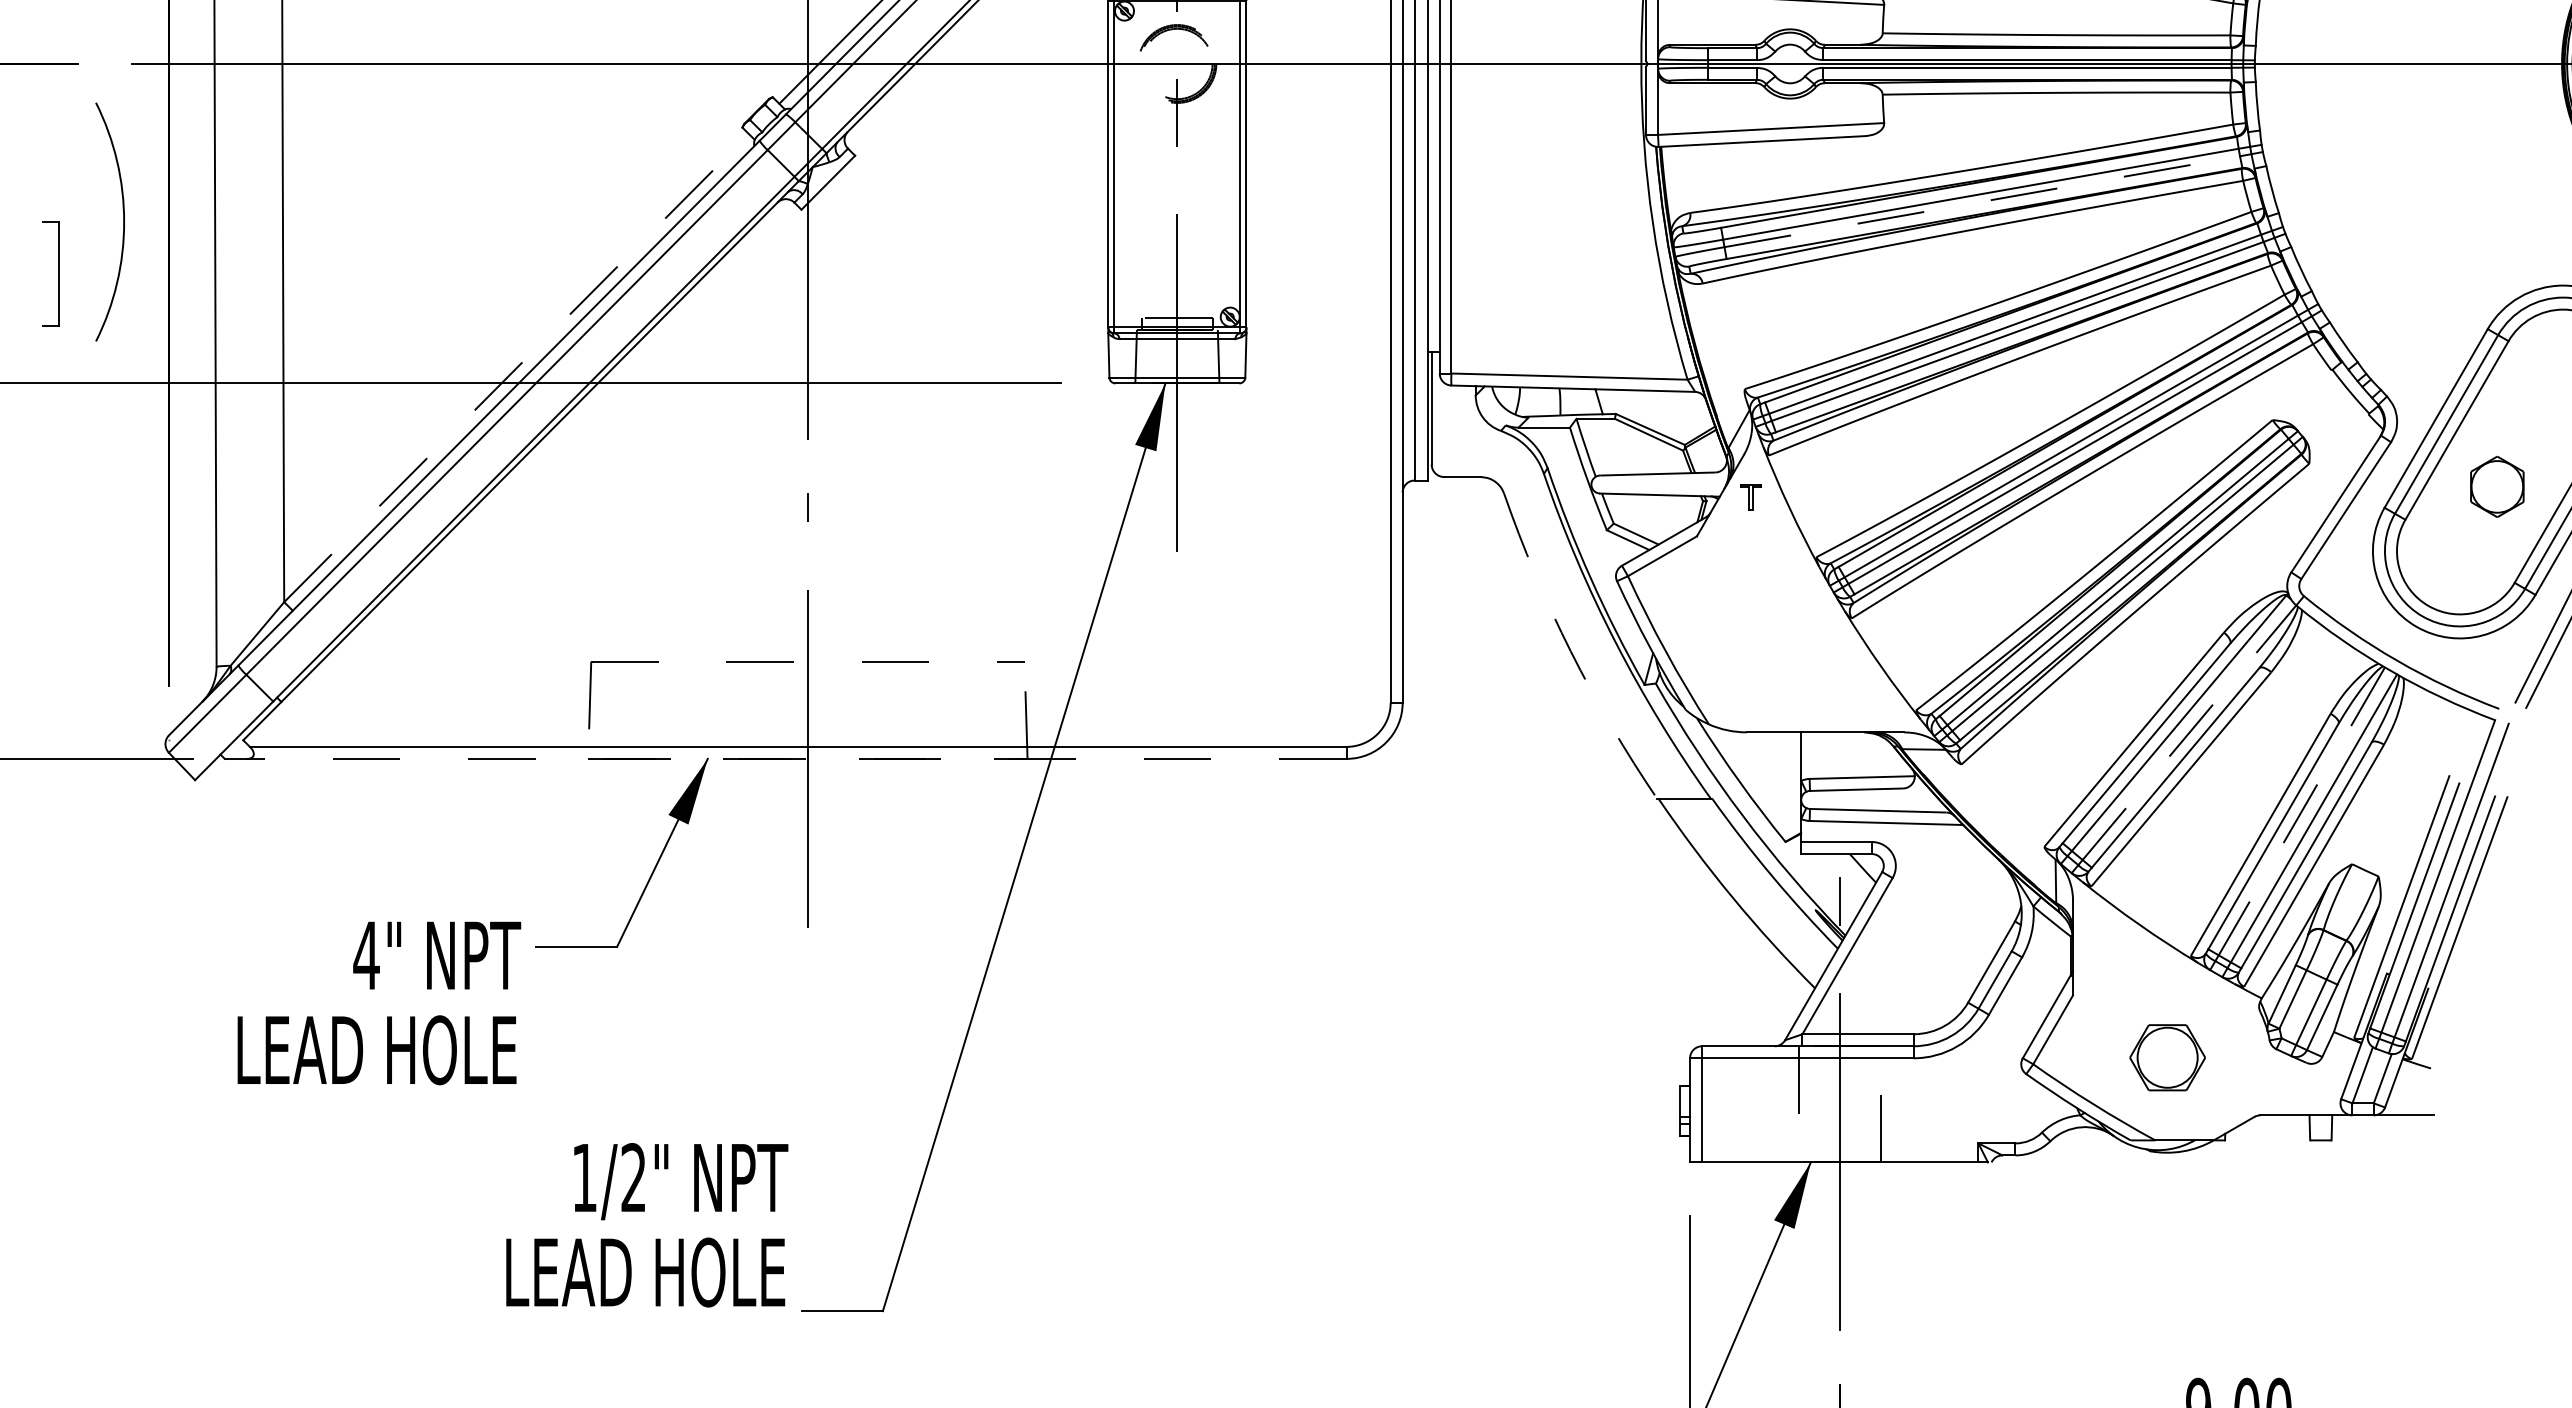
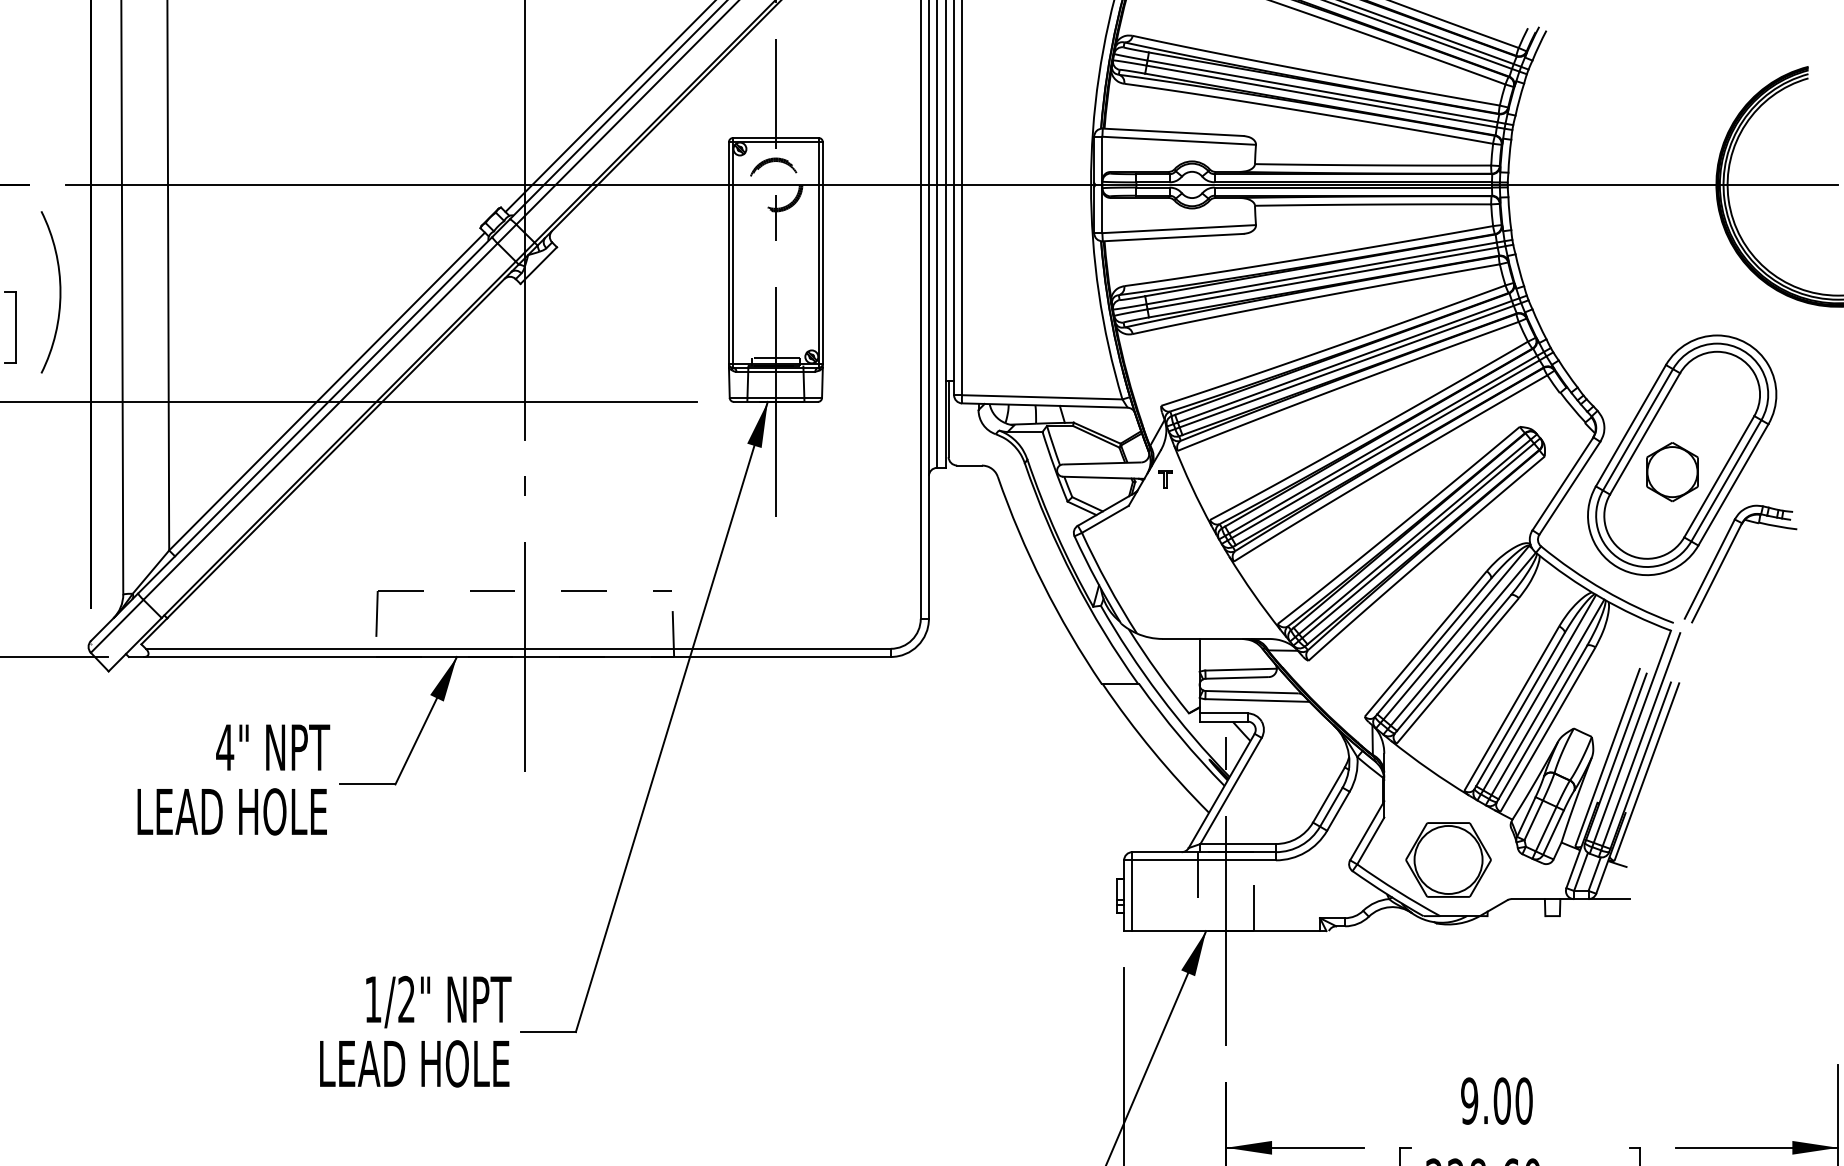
line: (1982, 201) -> (1322, 278), dashed -> solid
line: (517, 368) -> (327, 391), dashed -> solid
part: (2497, 487) -> (1672, 472), size x1.43
arc: (1571, 650) -> (1043, 583), dashed -> solid
line: (2189, 733) -> (1463, 639), dashed -> solid
line: (796, 758) -> (517, 656), dashed -> solid
line: (2301, 811) -> (1539, 692), dashed -> solid
text: (378, 1002) -> (233, 779), moved
part: (2167, 1057) -> (1448, 859), size x1.67
text: (646, 1224) -> (415, 1031), moved

